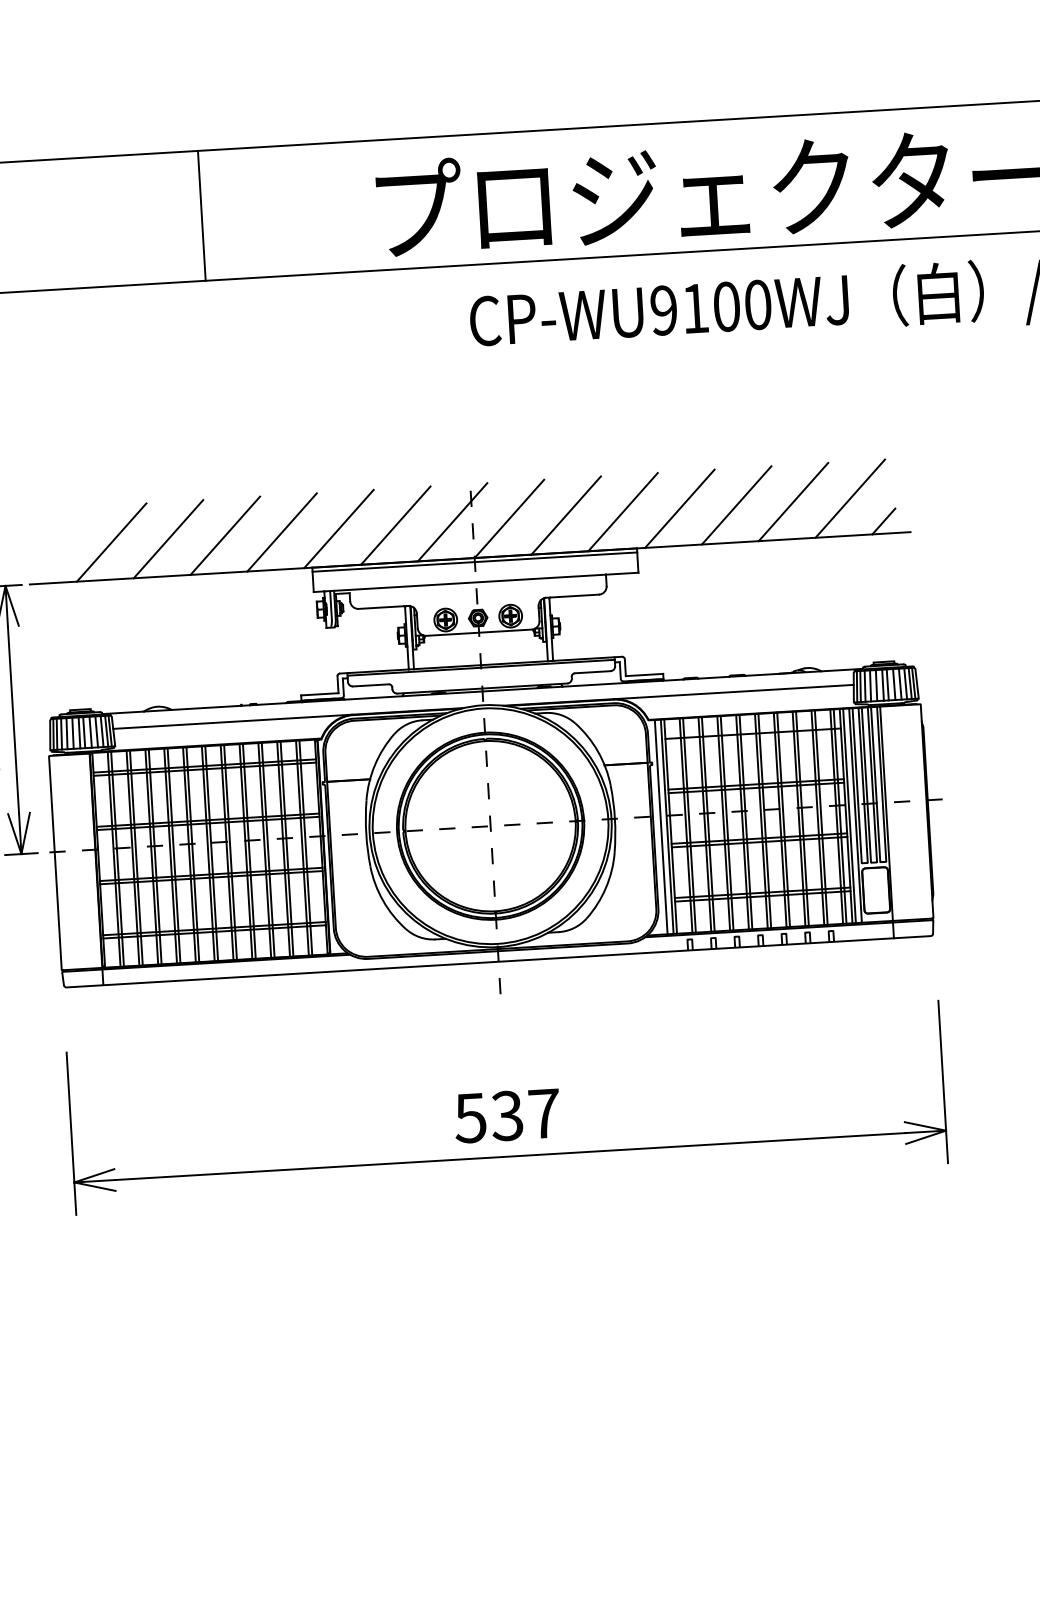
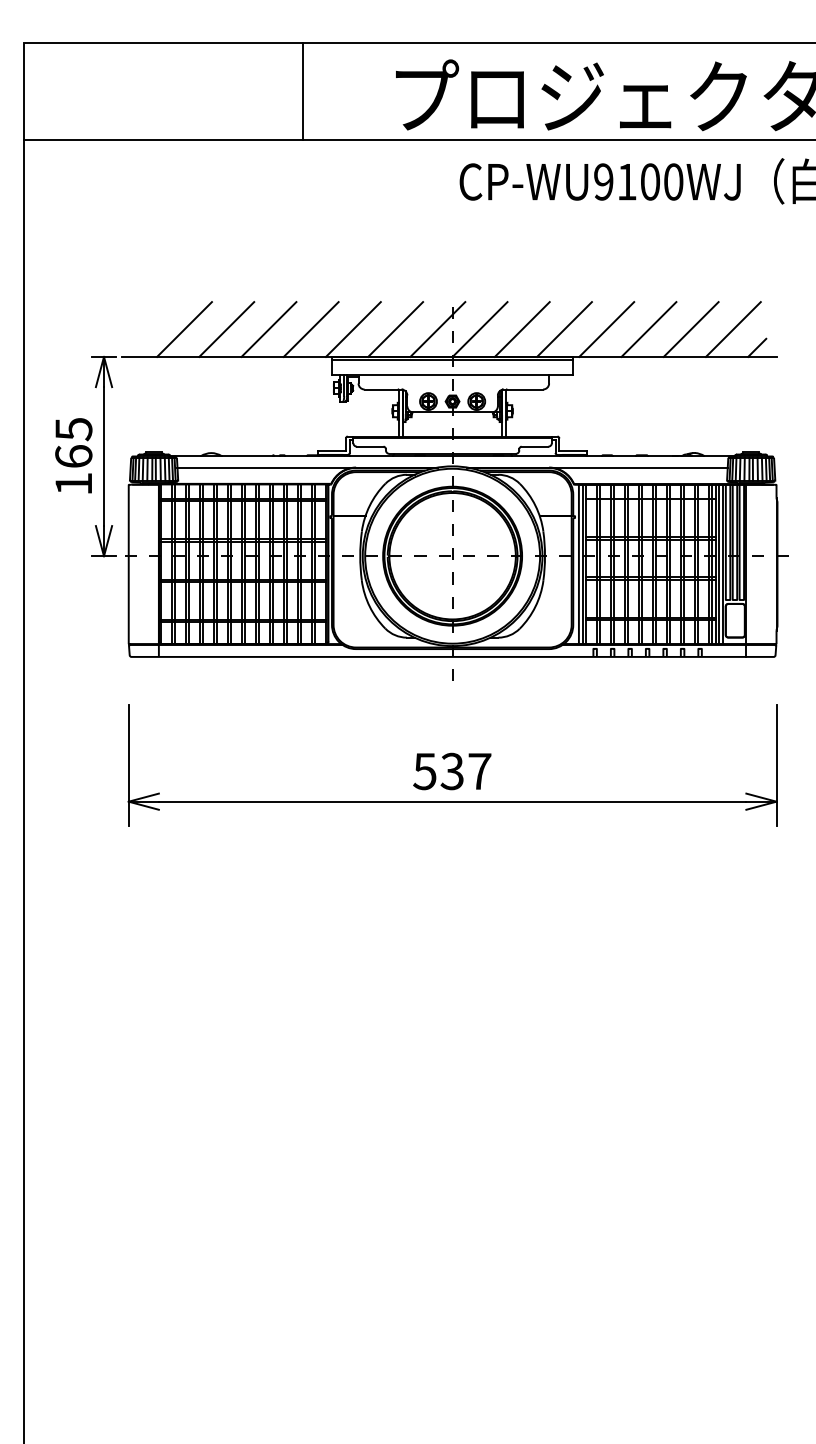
line: (201, 215) -> (302, 91), moved

